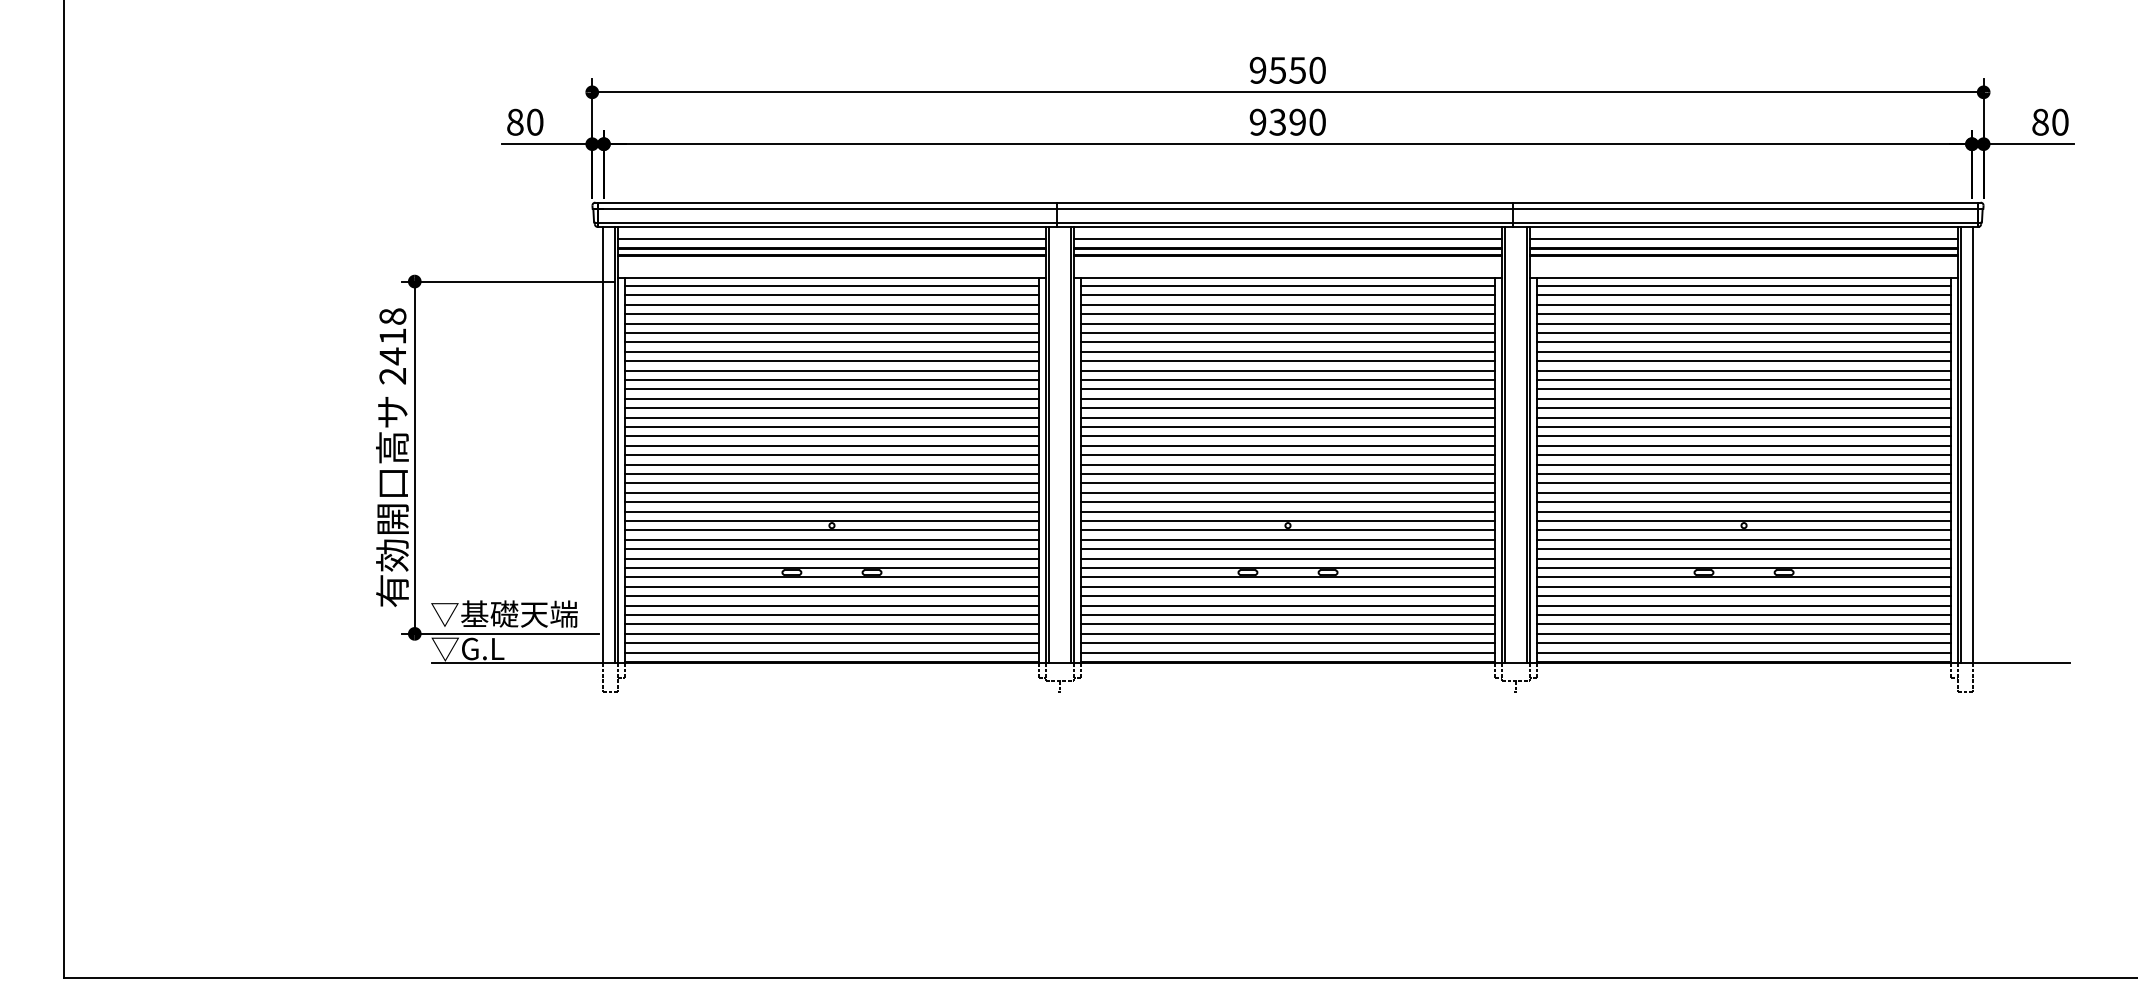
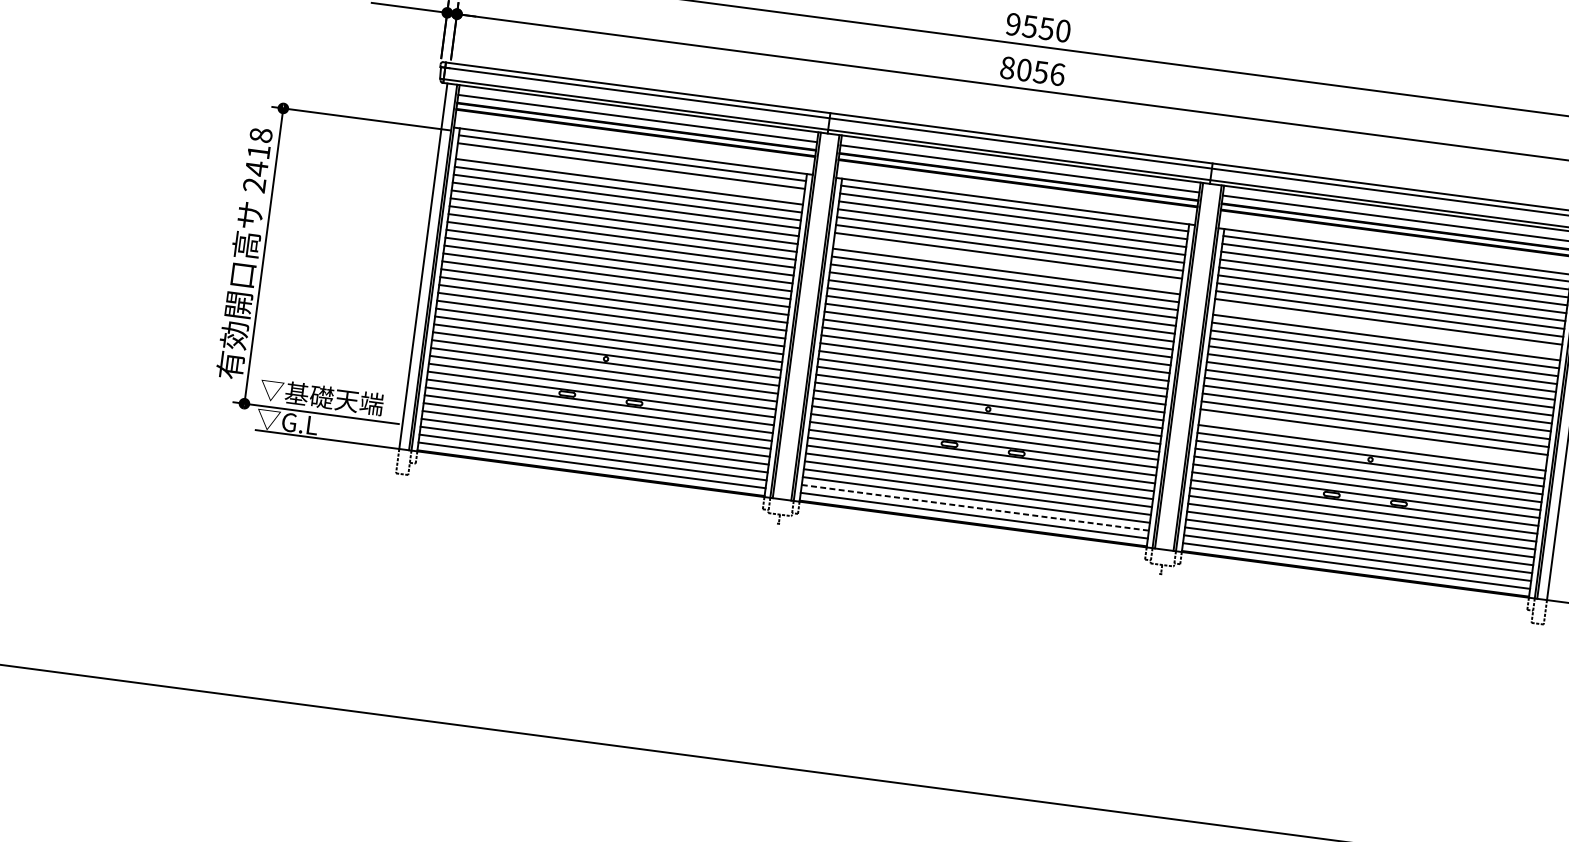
text: (1287, 121) -> (1032, 70), 9390 -> 8056
line: (831, 304) -> (630, 173), removed
line: (1287, 351) -> (1007, 263), removed
line: (1744, 370) -> (1388, 329), removed
line: (1744, 502) -> (1373, 440), removed
line: (1288, 643) -> (975, 508), solid -> dashed

